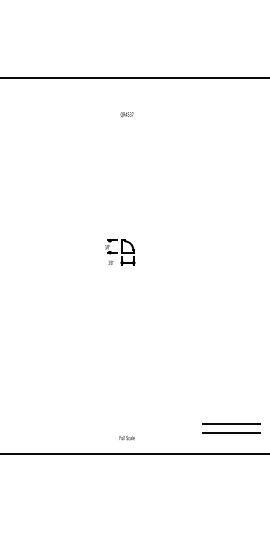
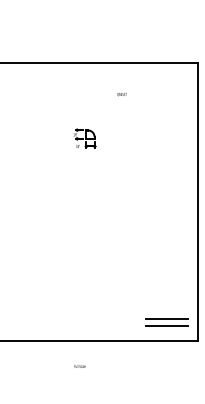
text: (126, 114) -> (121, 94), moved
part: (119, 252) -> (84, 138), moved
text: (126, 438) -> (79, 366), moved

